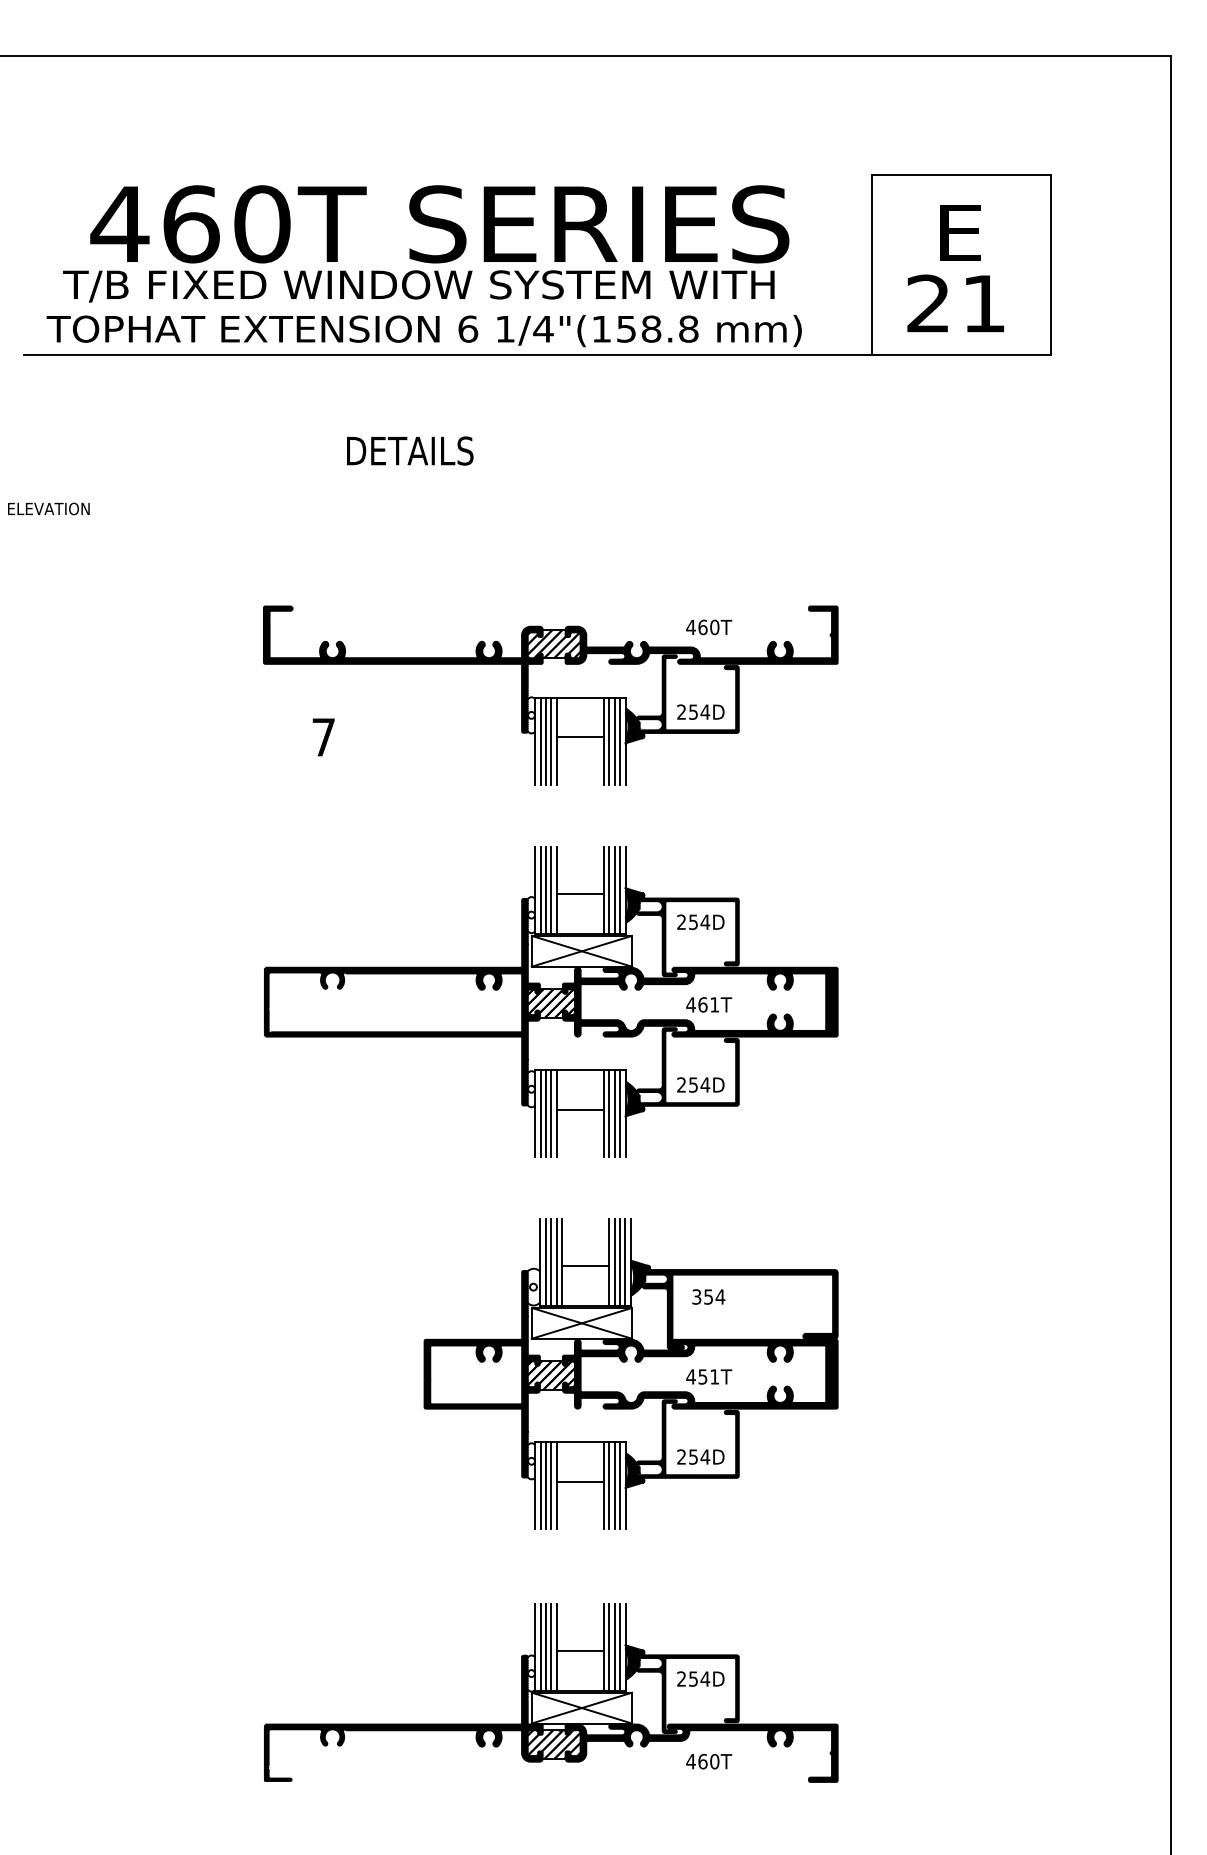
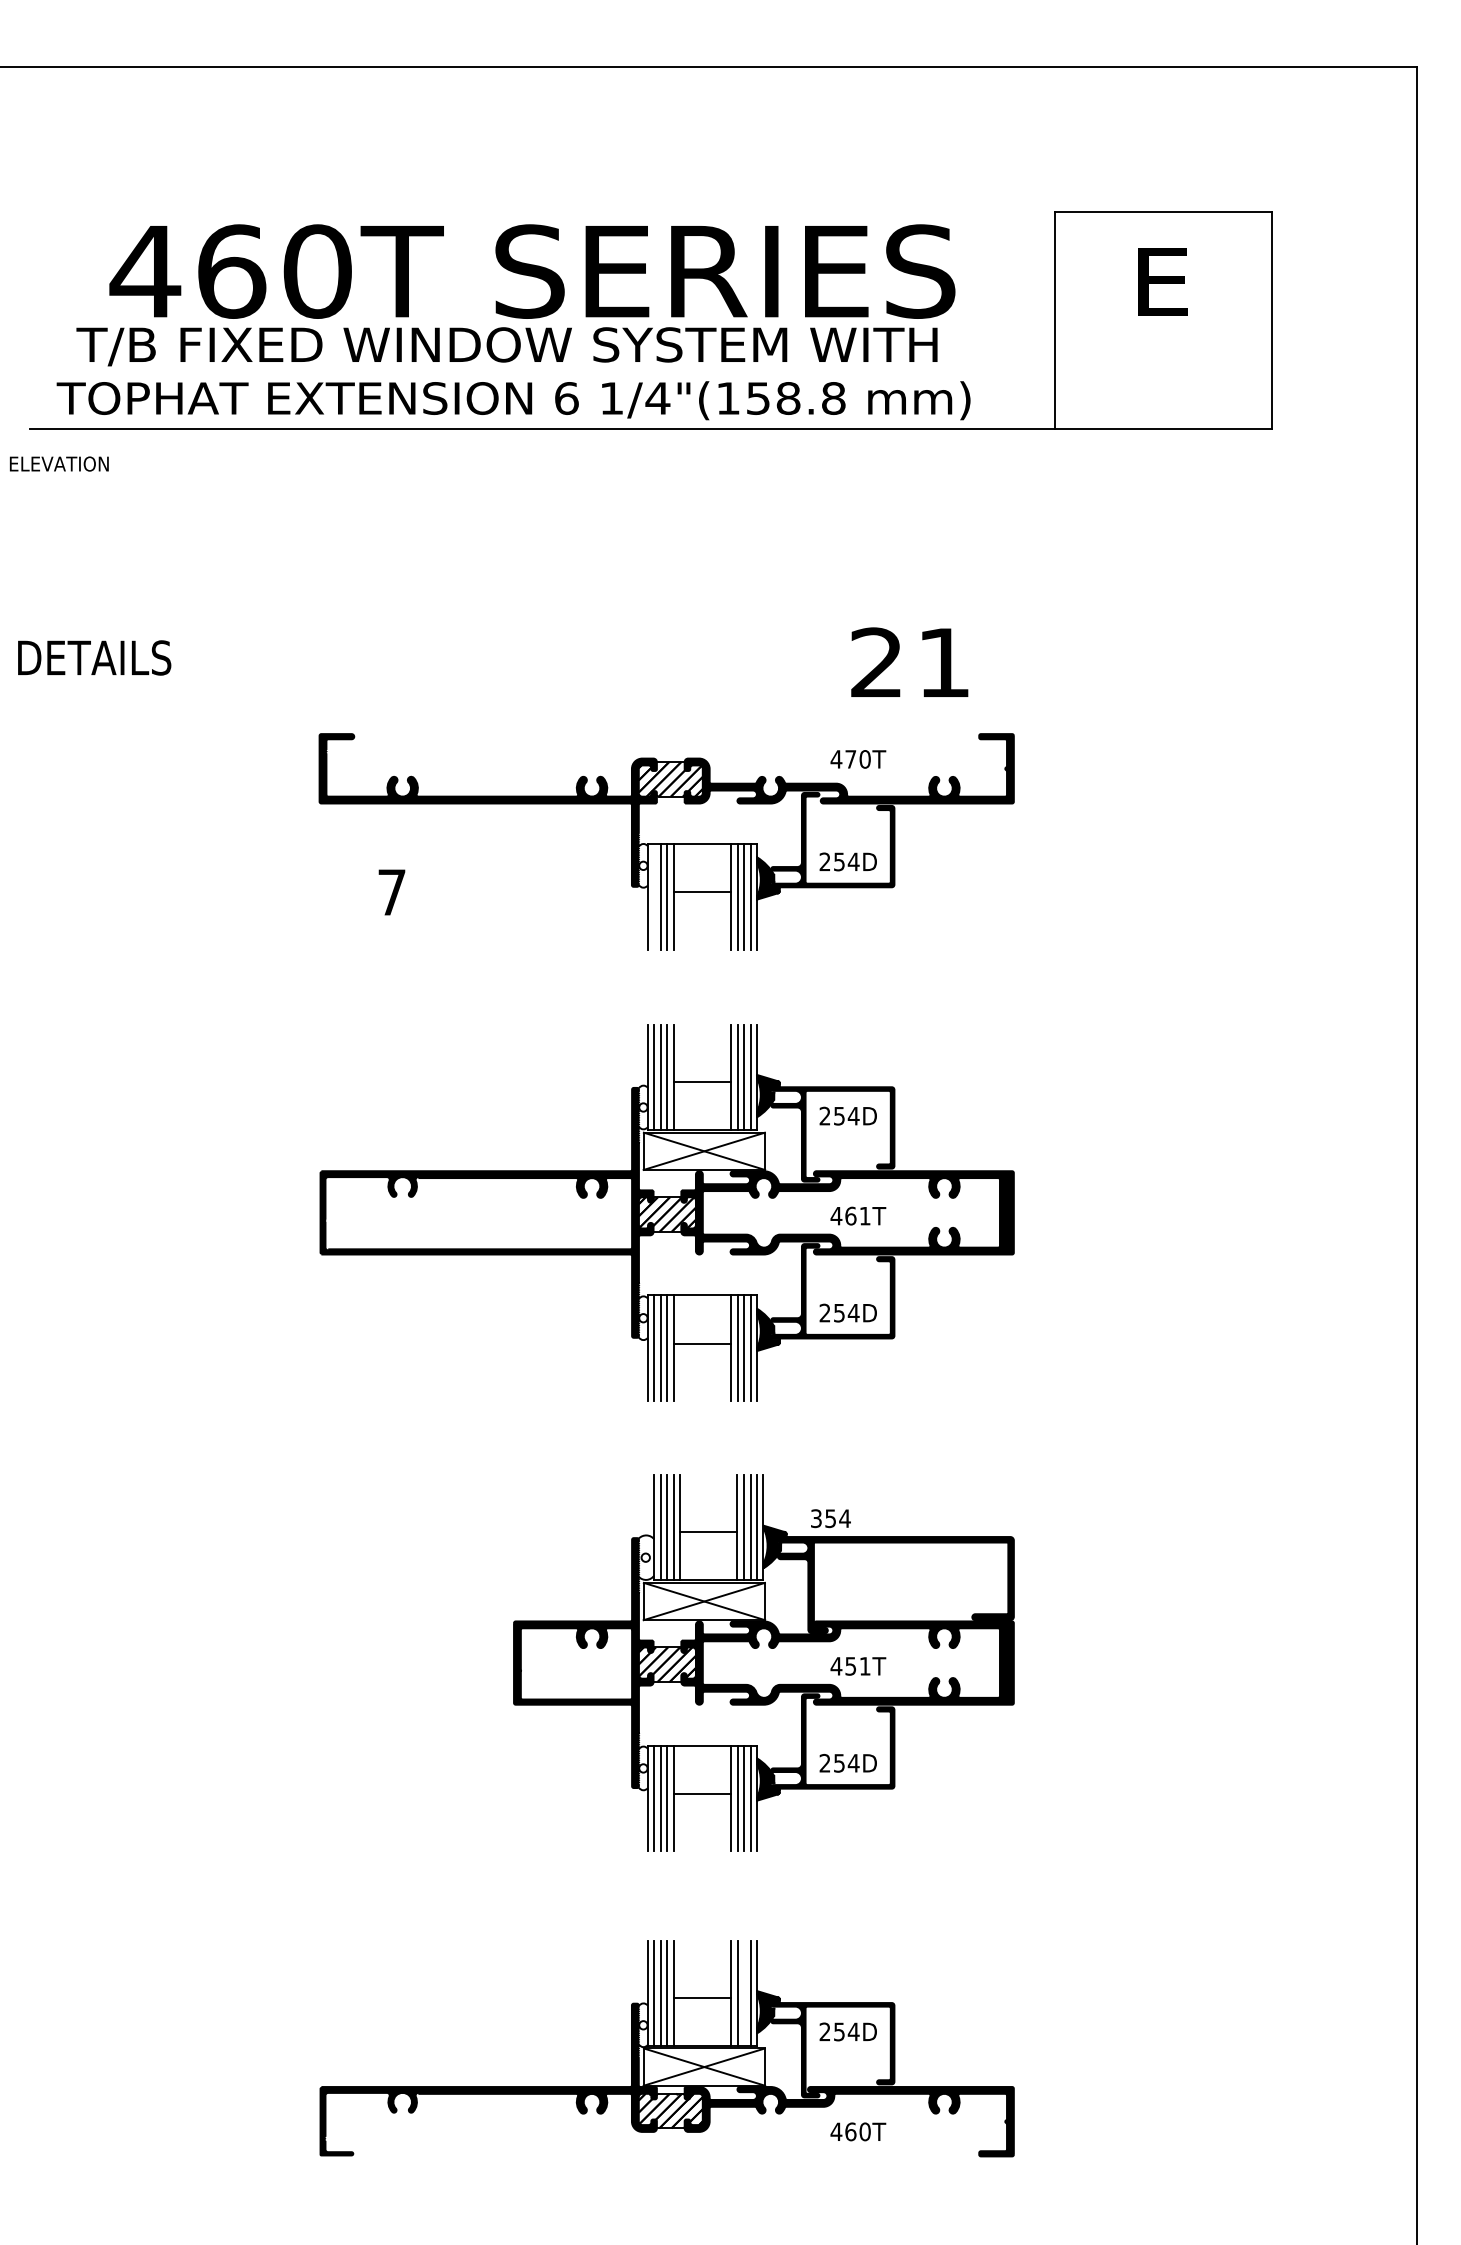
text: (955, 302) -> (909, 661), moved
text: (410, 450) -> (94, 657), moved
text: (48, 508) -> (59, 463), moved
text: (702, 627) -> (850, 759), 460T -> 470T
line: (540, 740) -> (654, 896), removed
text: (708, 1296) -> (830, 1518), moved
line: (615, 1647) -> (744, 1993), removed

